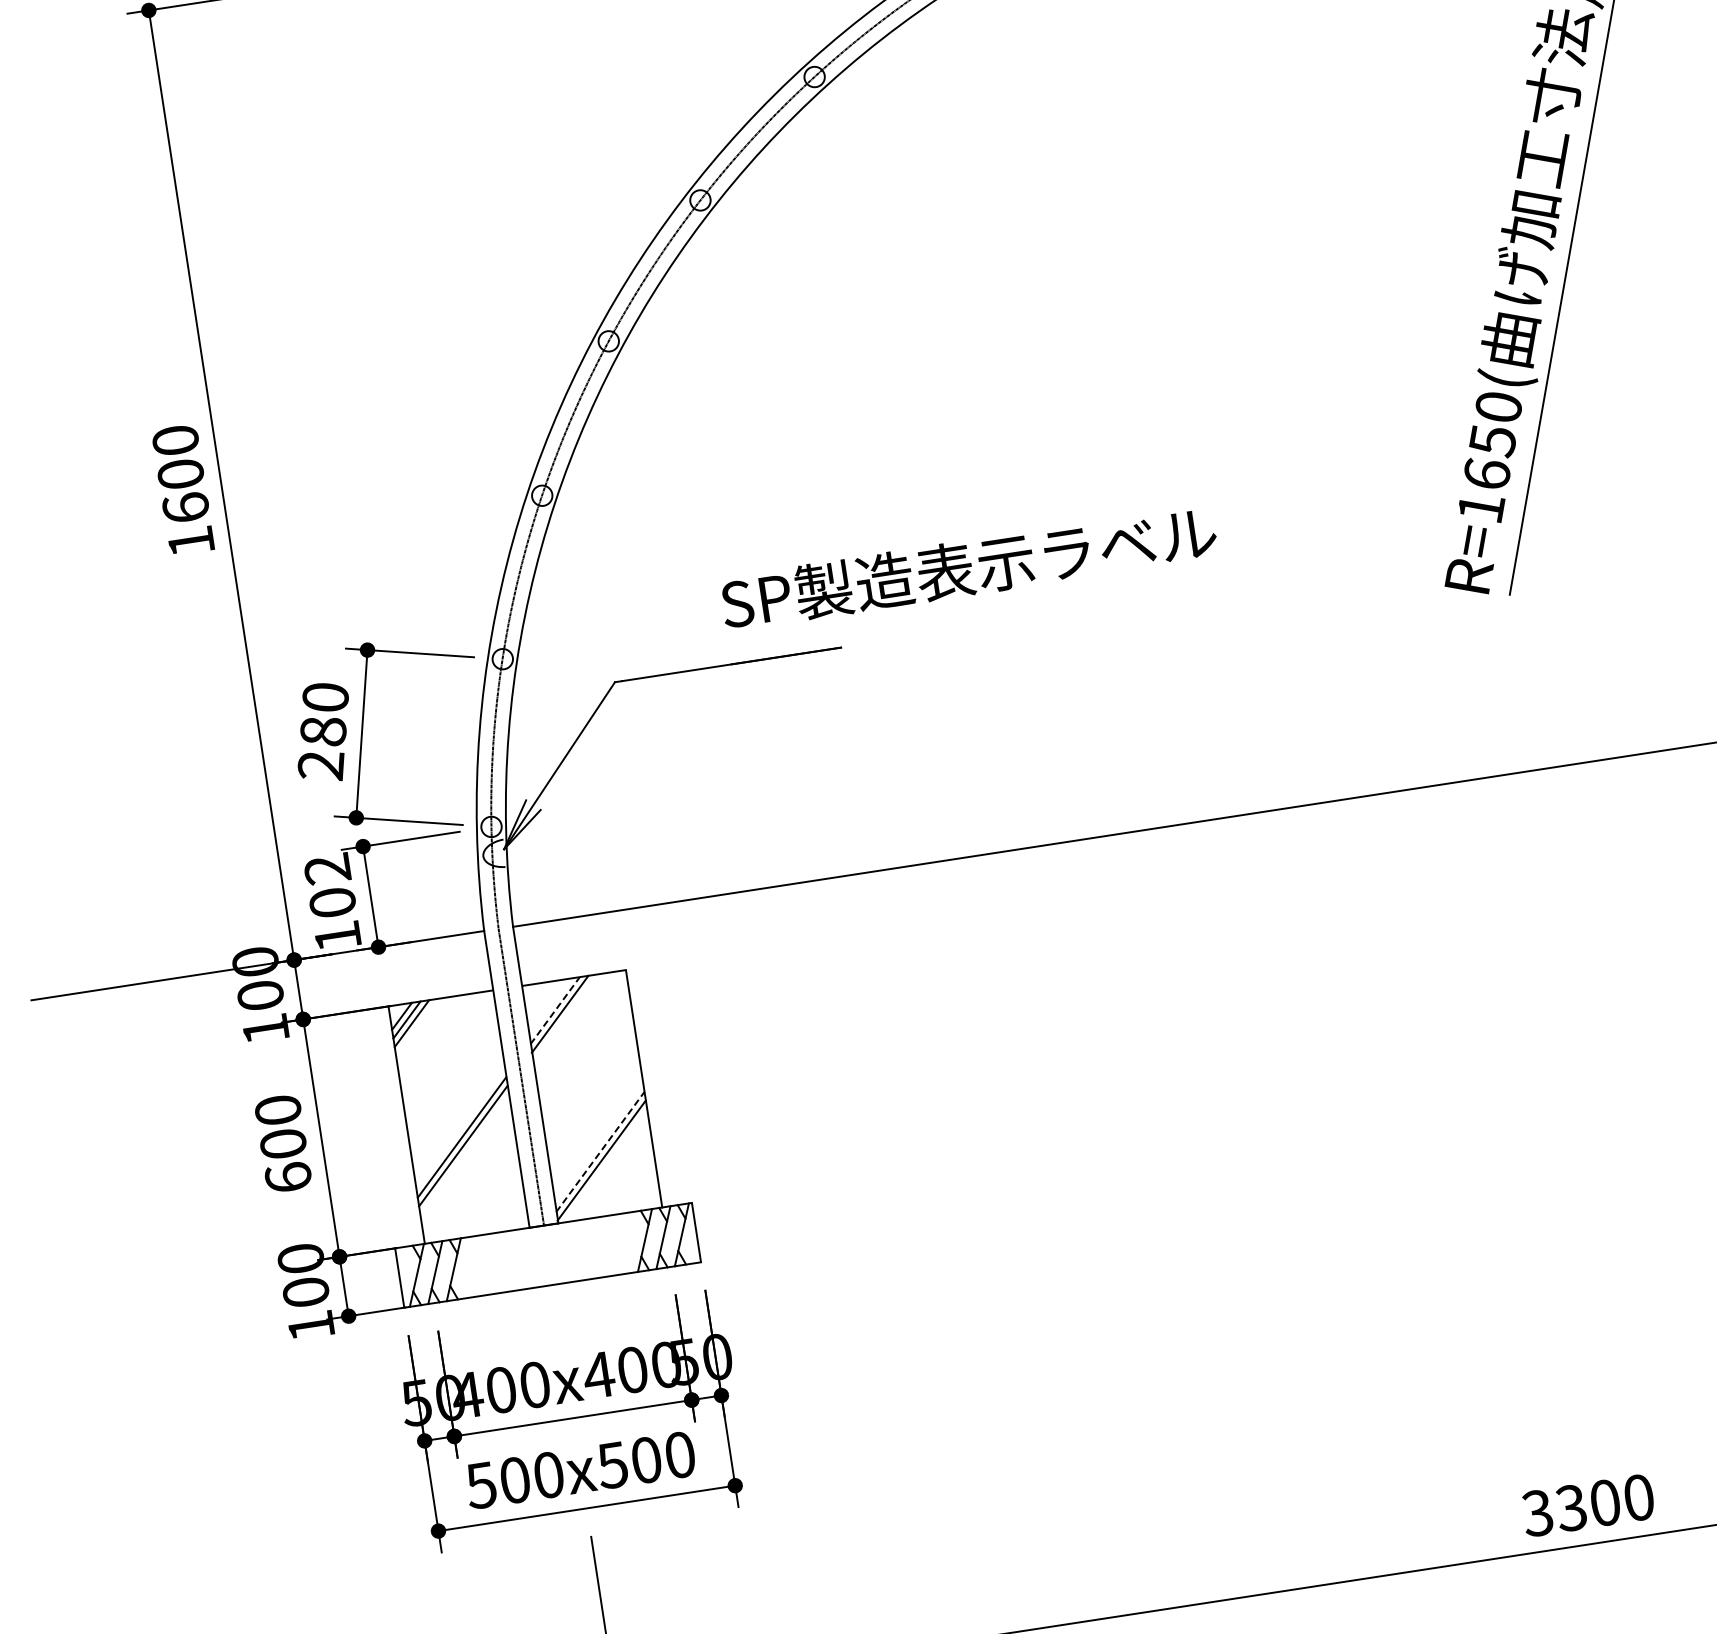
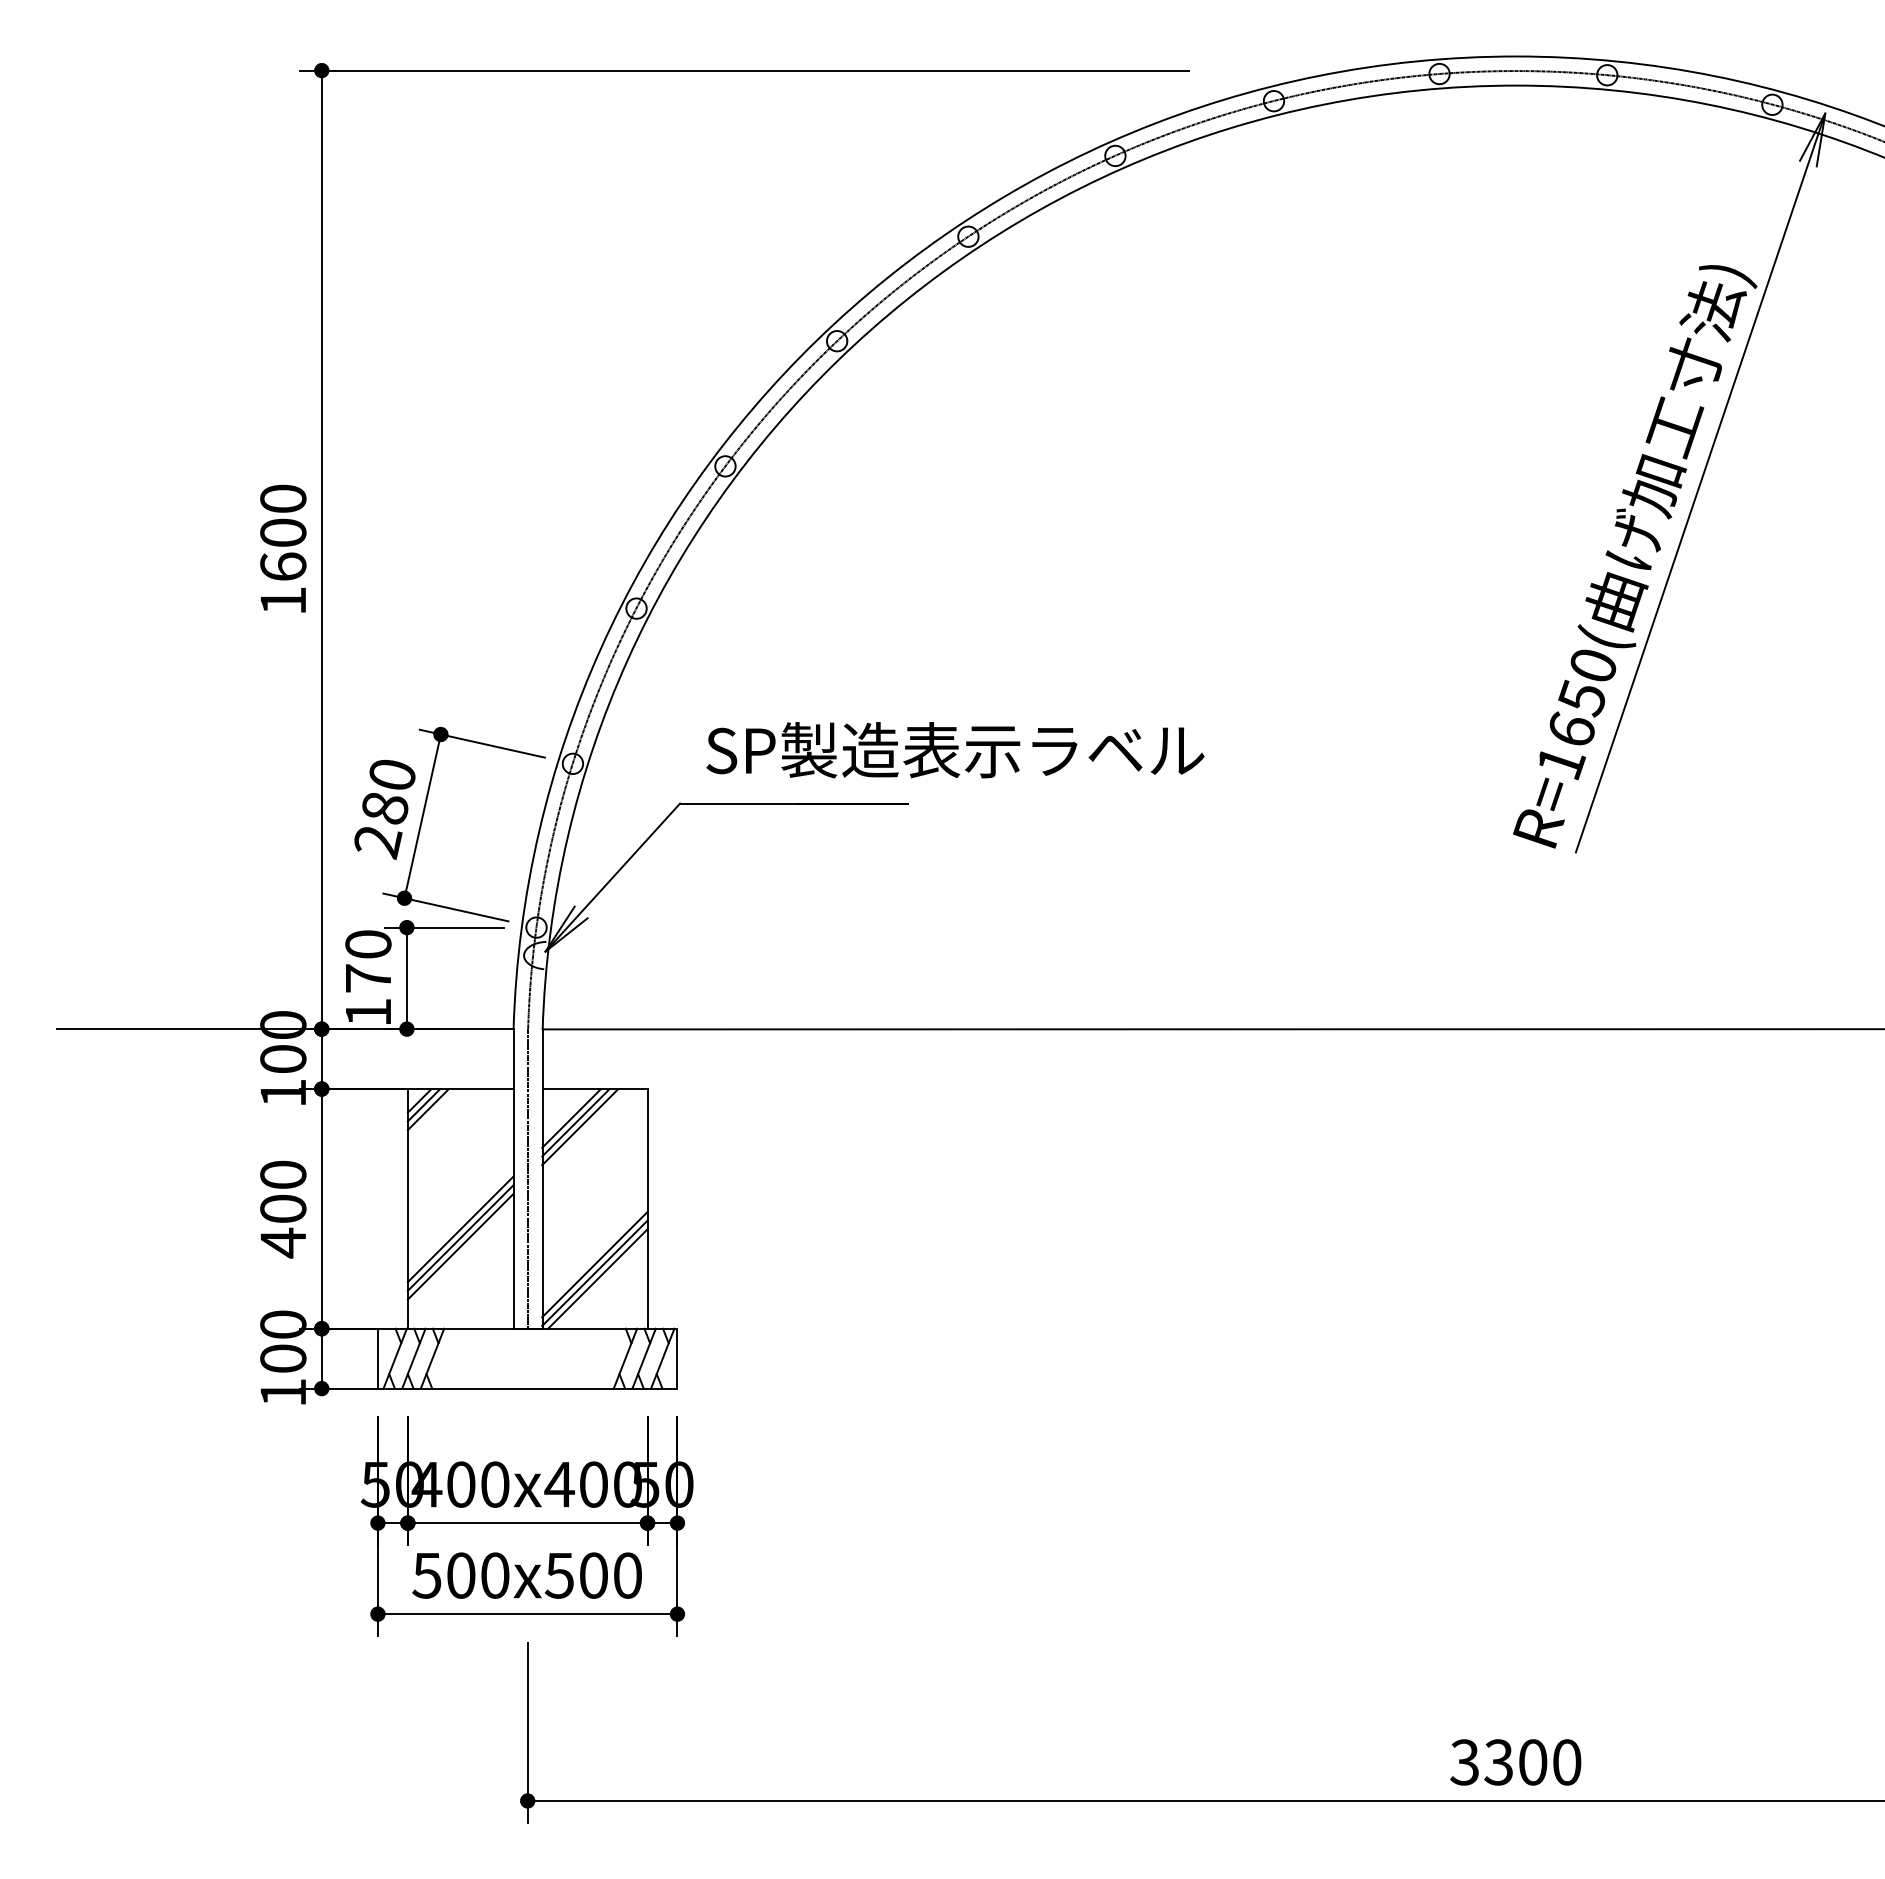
text: (968, 568) -> (955, 750), moved
text: (330, 885) -> (368, 961), 102 -> 170
line: (555, 1010) -> (571, 1118), dashed -> solid
line: (565, 1018) -> (580, 1127), added
line: (601, 1151) -> (595, 1264), dashed -> solid
line: (464, 1154) -> (460, 1246), added
line: (605, 1165) -> (597, 1278), added
text: (288, 1177) -> (283, 1242), 600 -> 400

